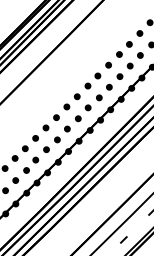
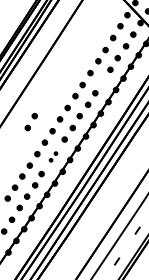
part: (119, 76) -> (102, 81), removed
part: (35, 103) -> (30, 122), added
part: (51, 144) -> (53, 156), size x0.6

